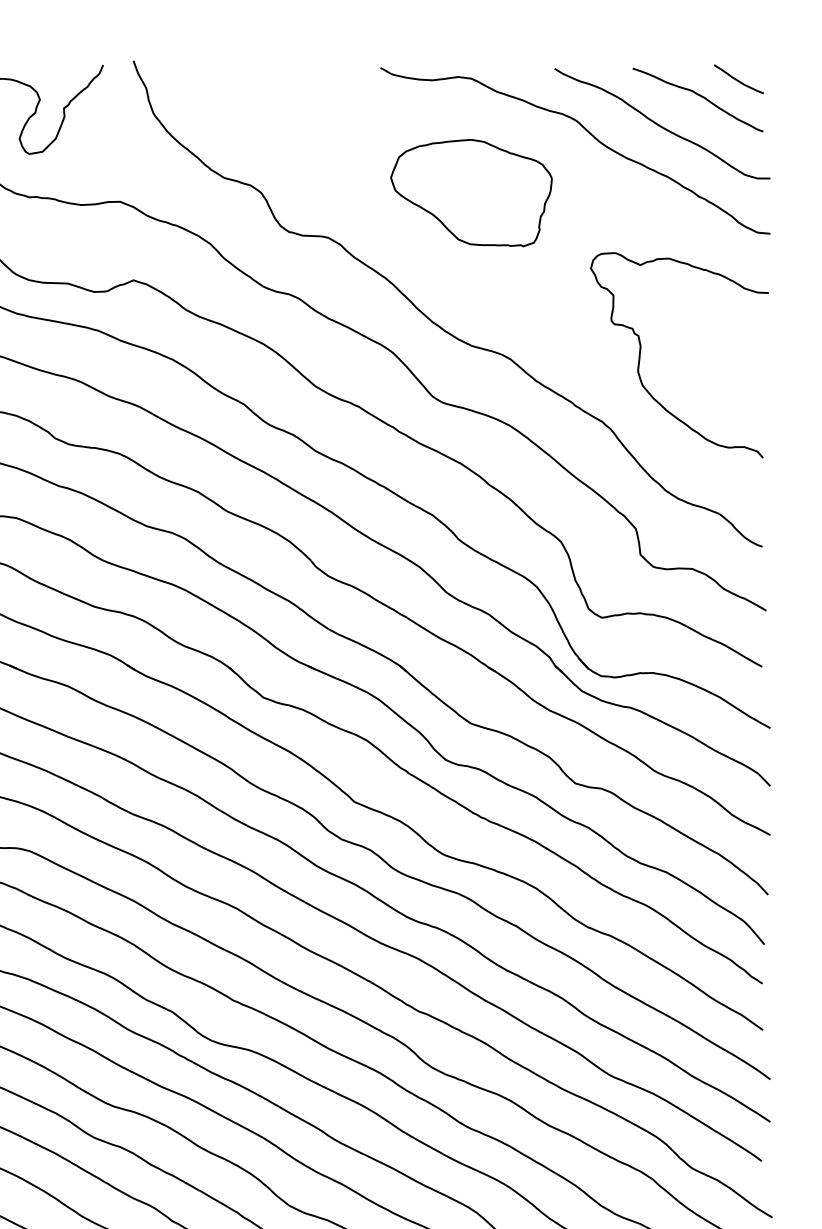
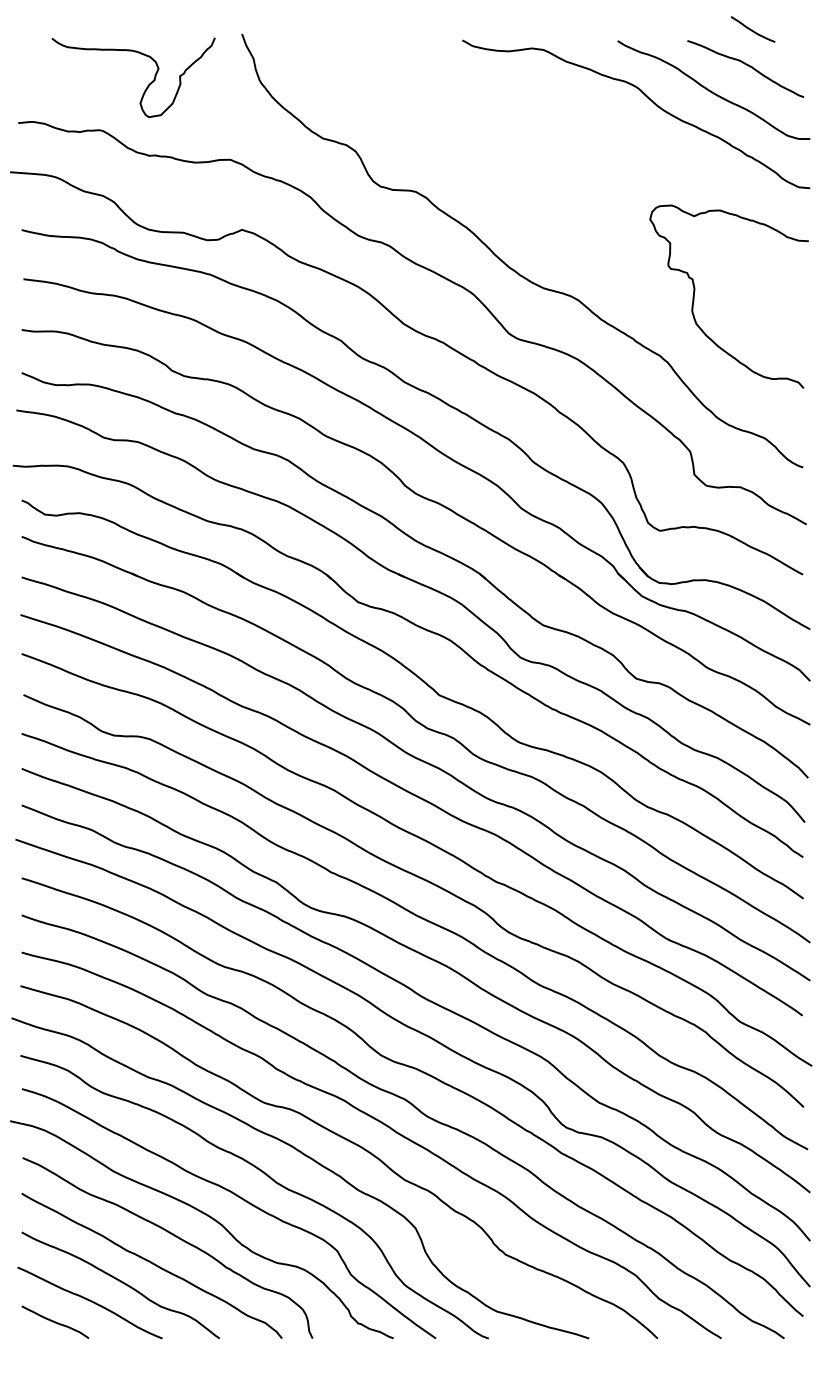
curve: (738, 79) -> (752, 29), moved
part: (471, 192) -> (543, 151), removed

